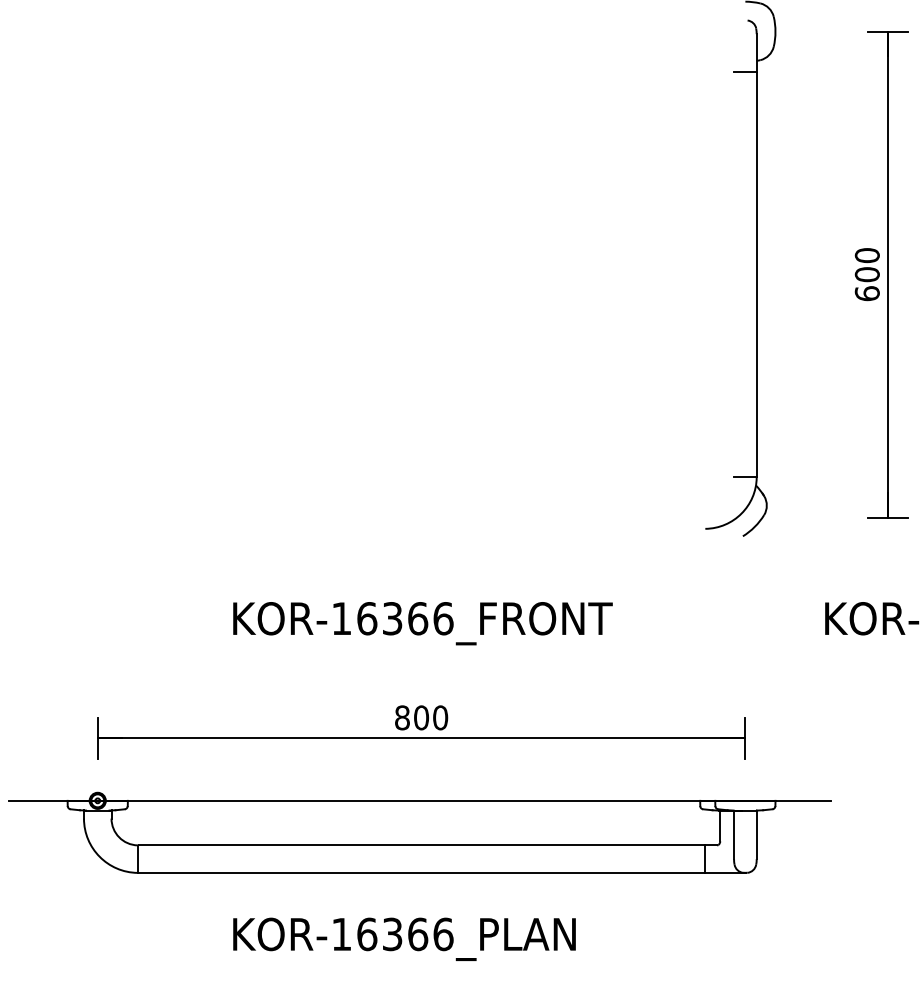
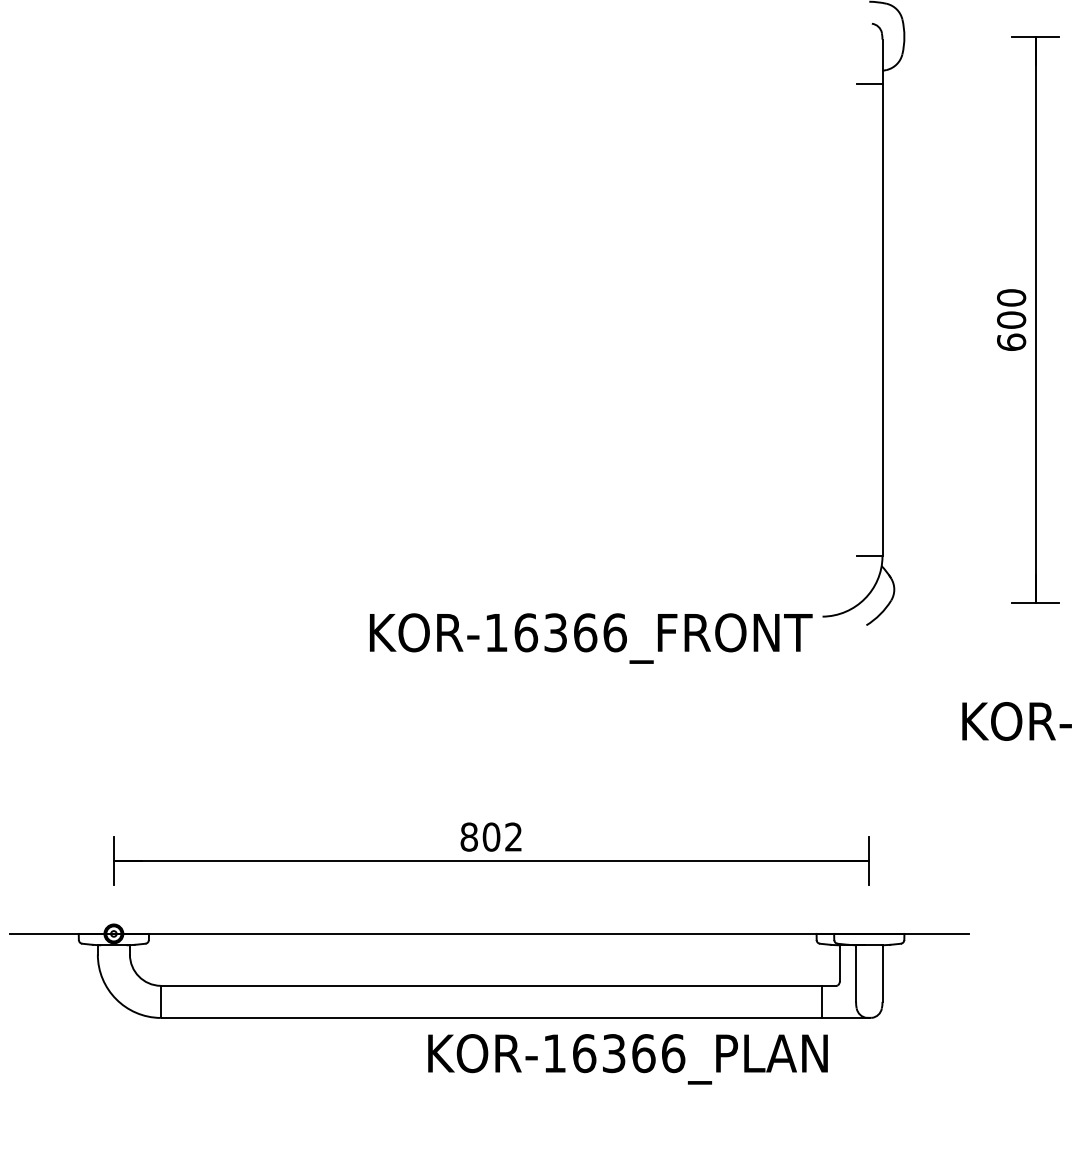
text: (422, 623) -> (590, 638), moved
text: (440, 717) -> (513, 836), 800 -> 802
text: (404, 938) -> (627, 1058), moved

